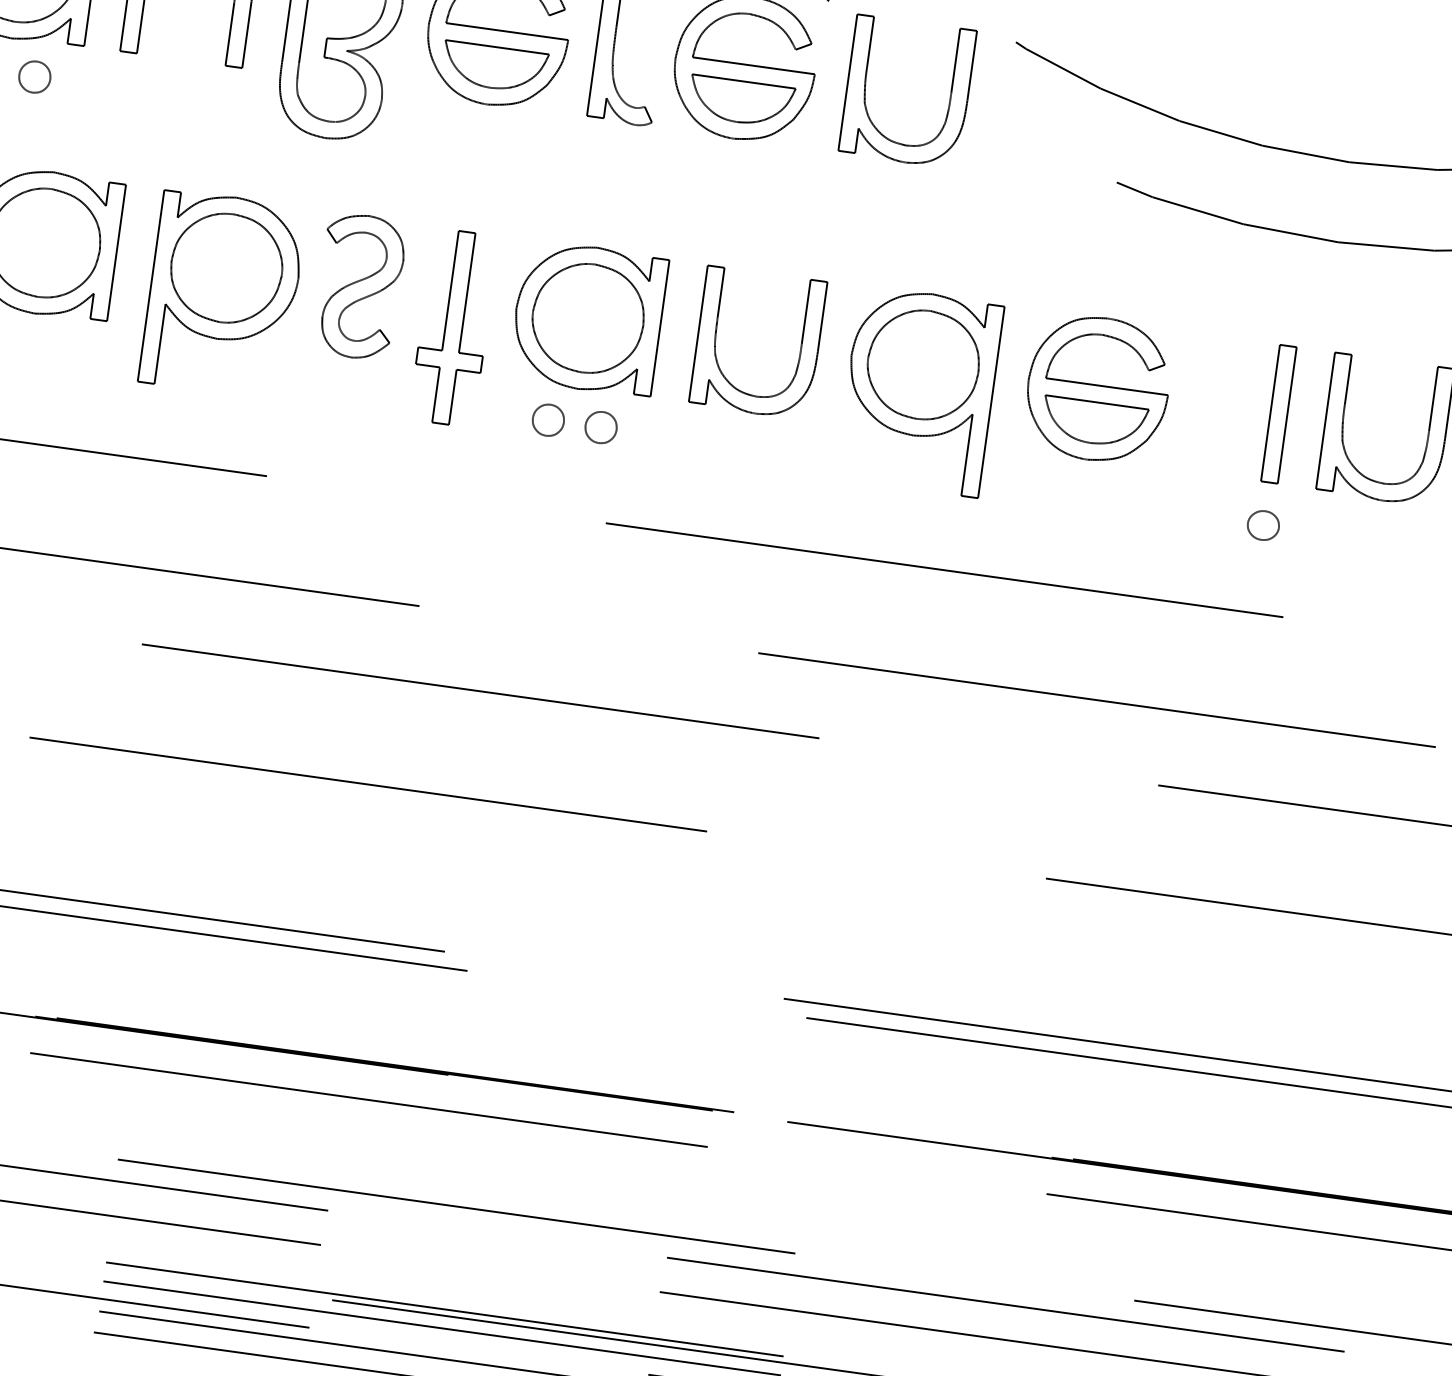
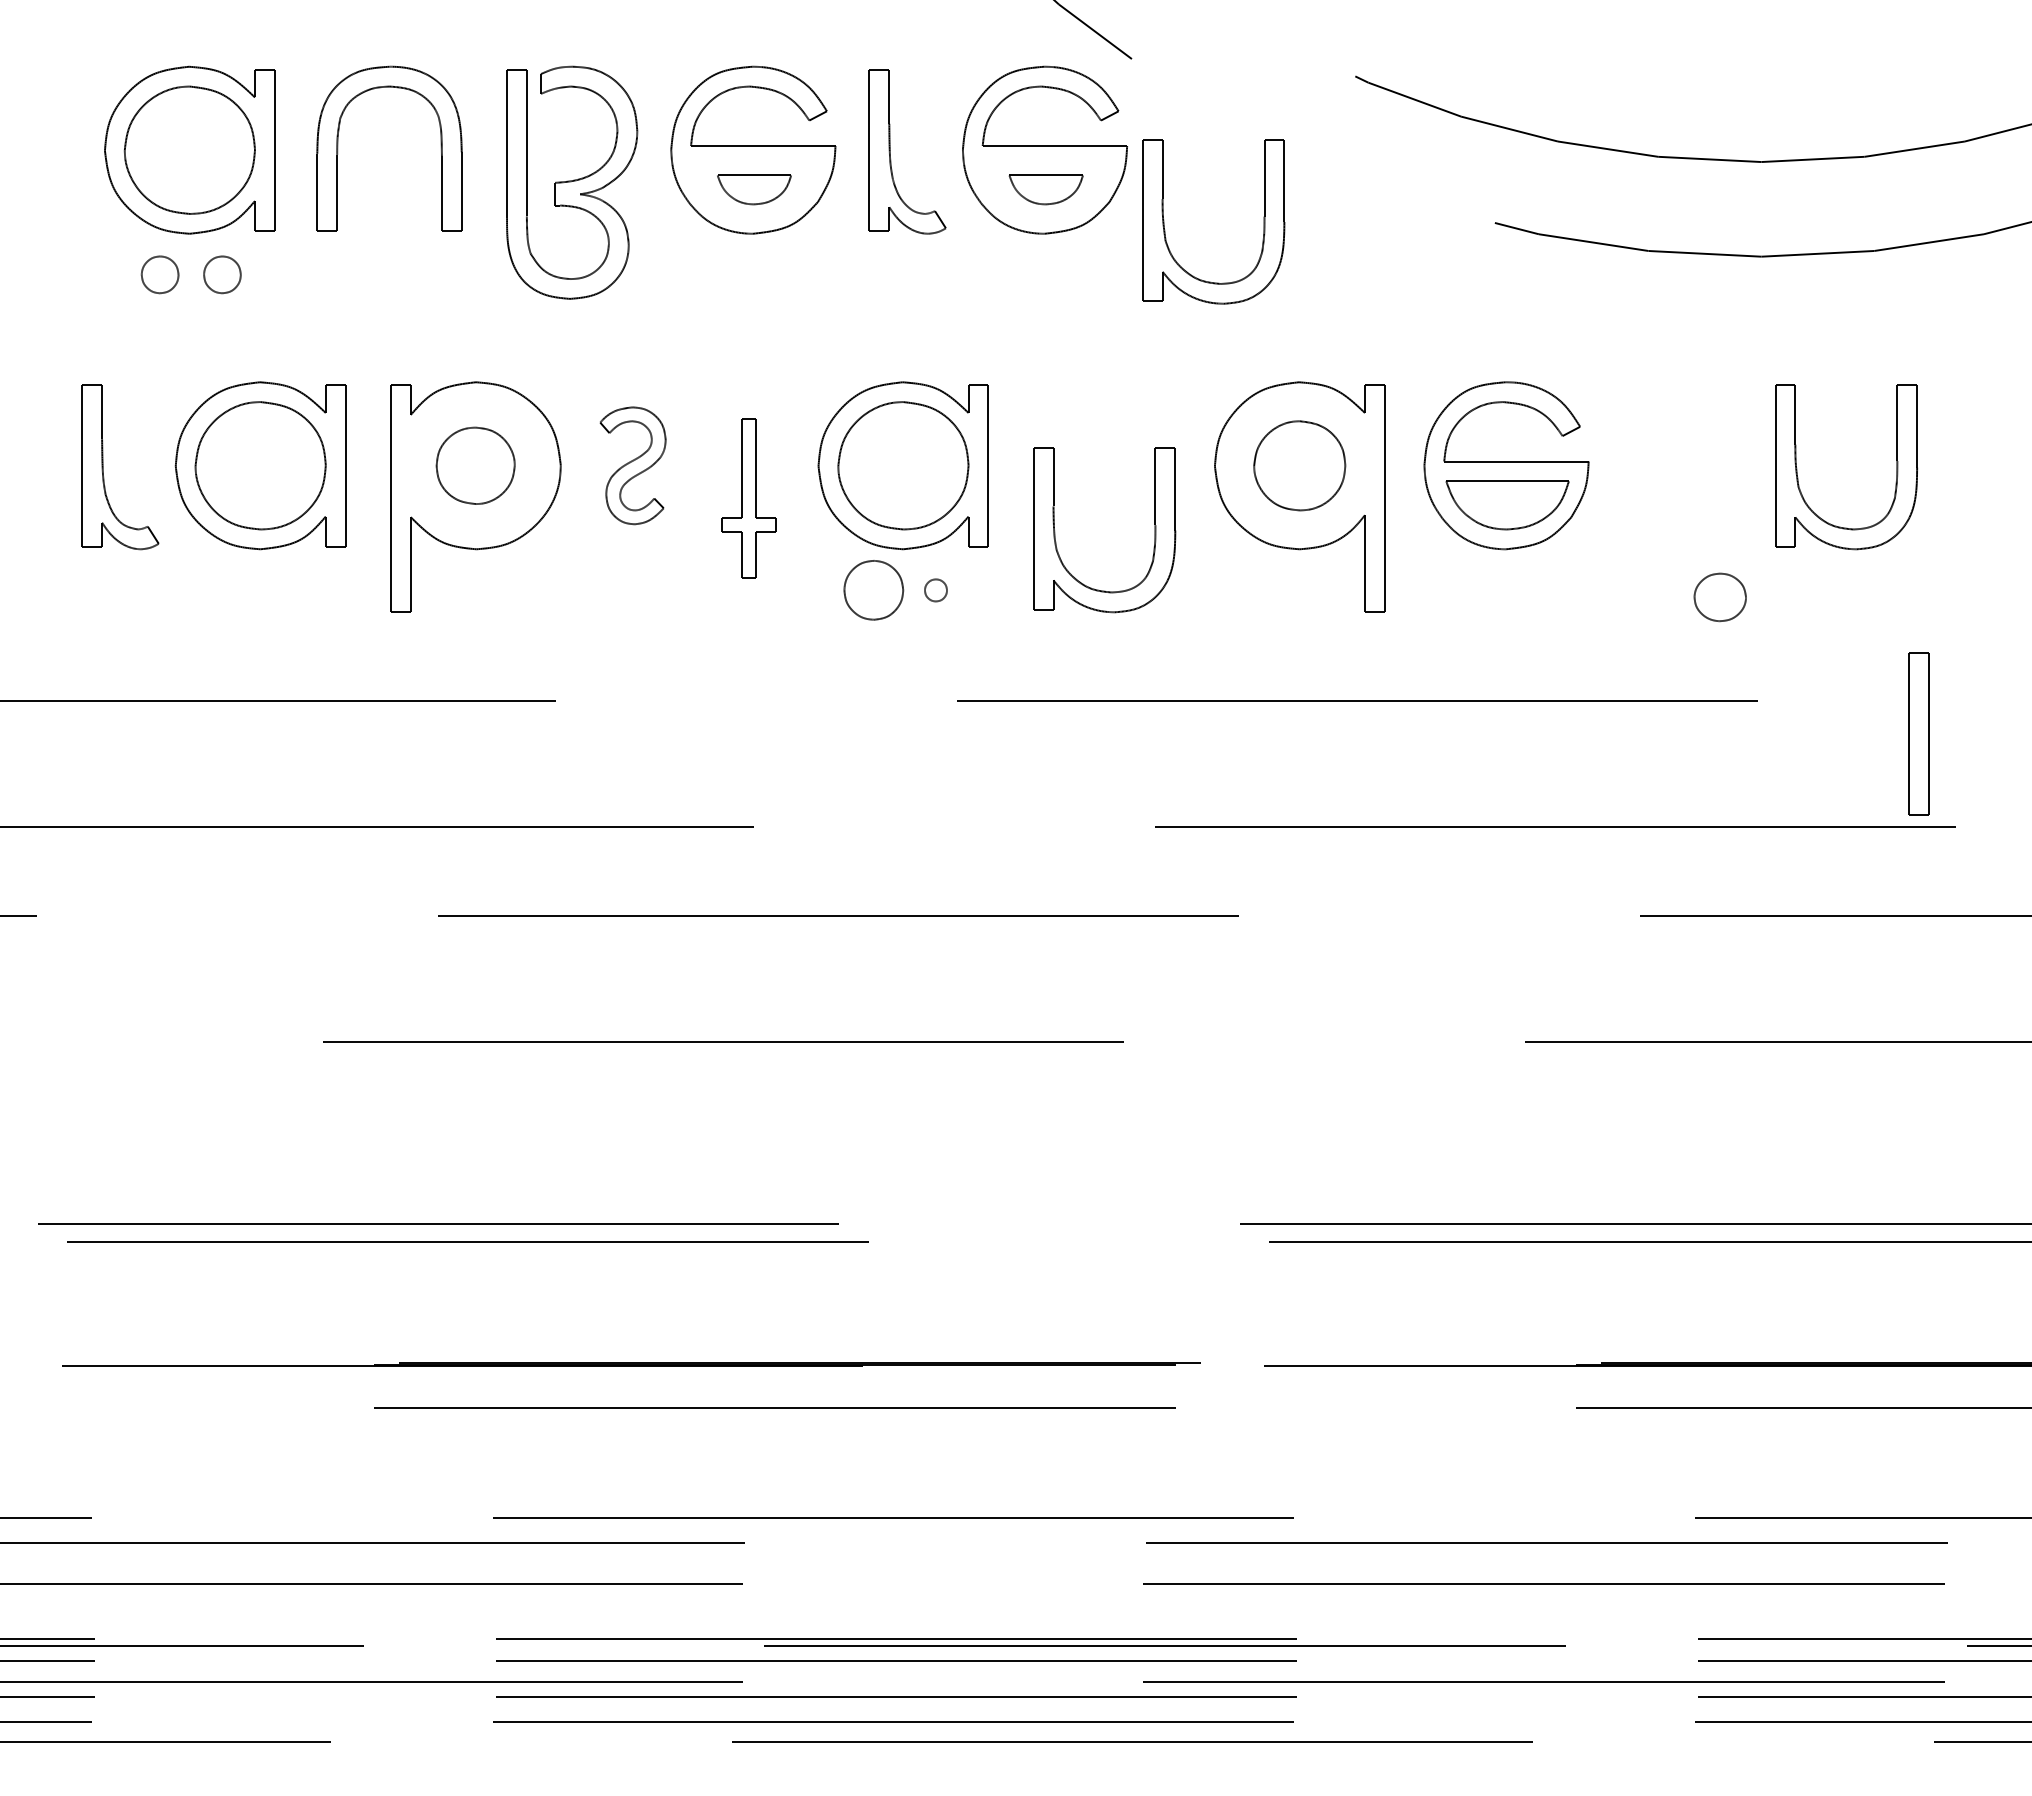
part: (494, 67) -> (754, 189), size x0.6
part: (865, 93) -> (1165, 230), moved
part: (741, 101) -> (1046, 189), size x0.6
part: (226, 267) -> (475, 465), size x0.6
part: (359, 286) -> (632, 465), size x0.7
part: (453, 327) -> (748, 498), size x0.7
part: (716, 338) -> (1055, 531), moved
part: (923, 364) -> (1299, 465), size x0.7
part: (1278, 413) -> (1918, 733), moved
part: (548, 420) -> (873, 590), size x1.6
part: (600, 427) -> (935, 590), size x0.6
part: (1263, 525) -> (1720, 597), size x1.4

